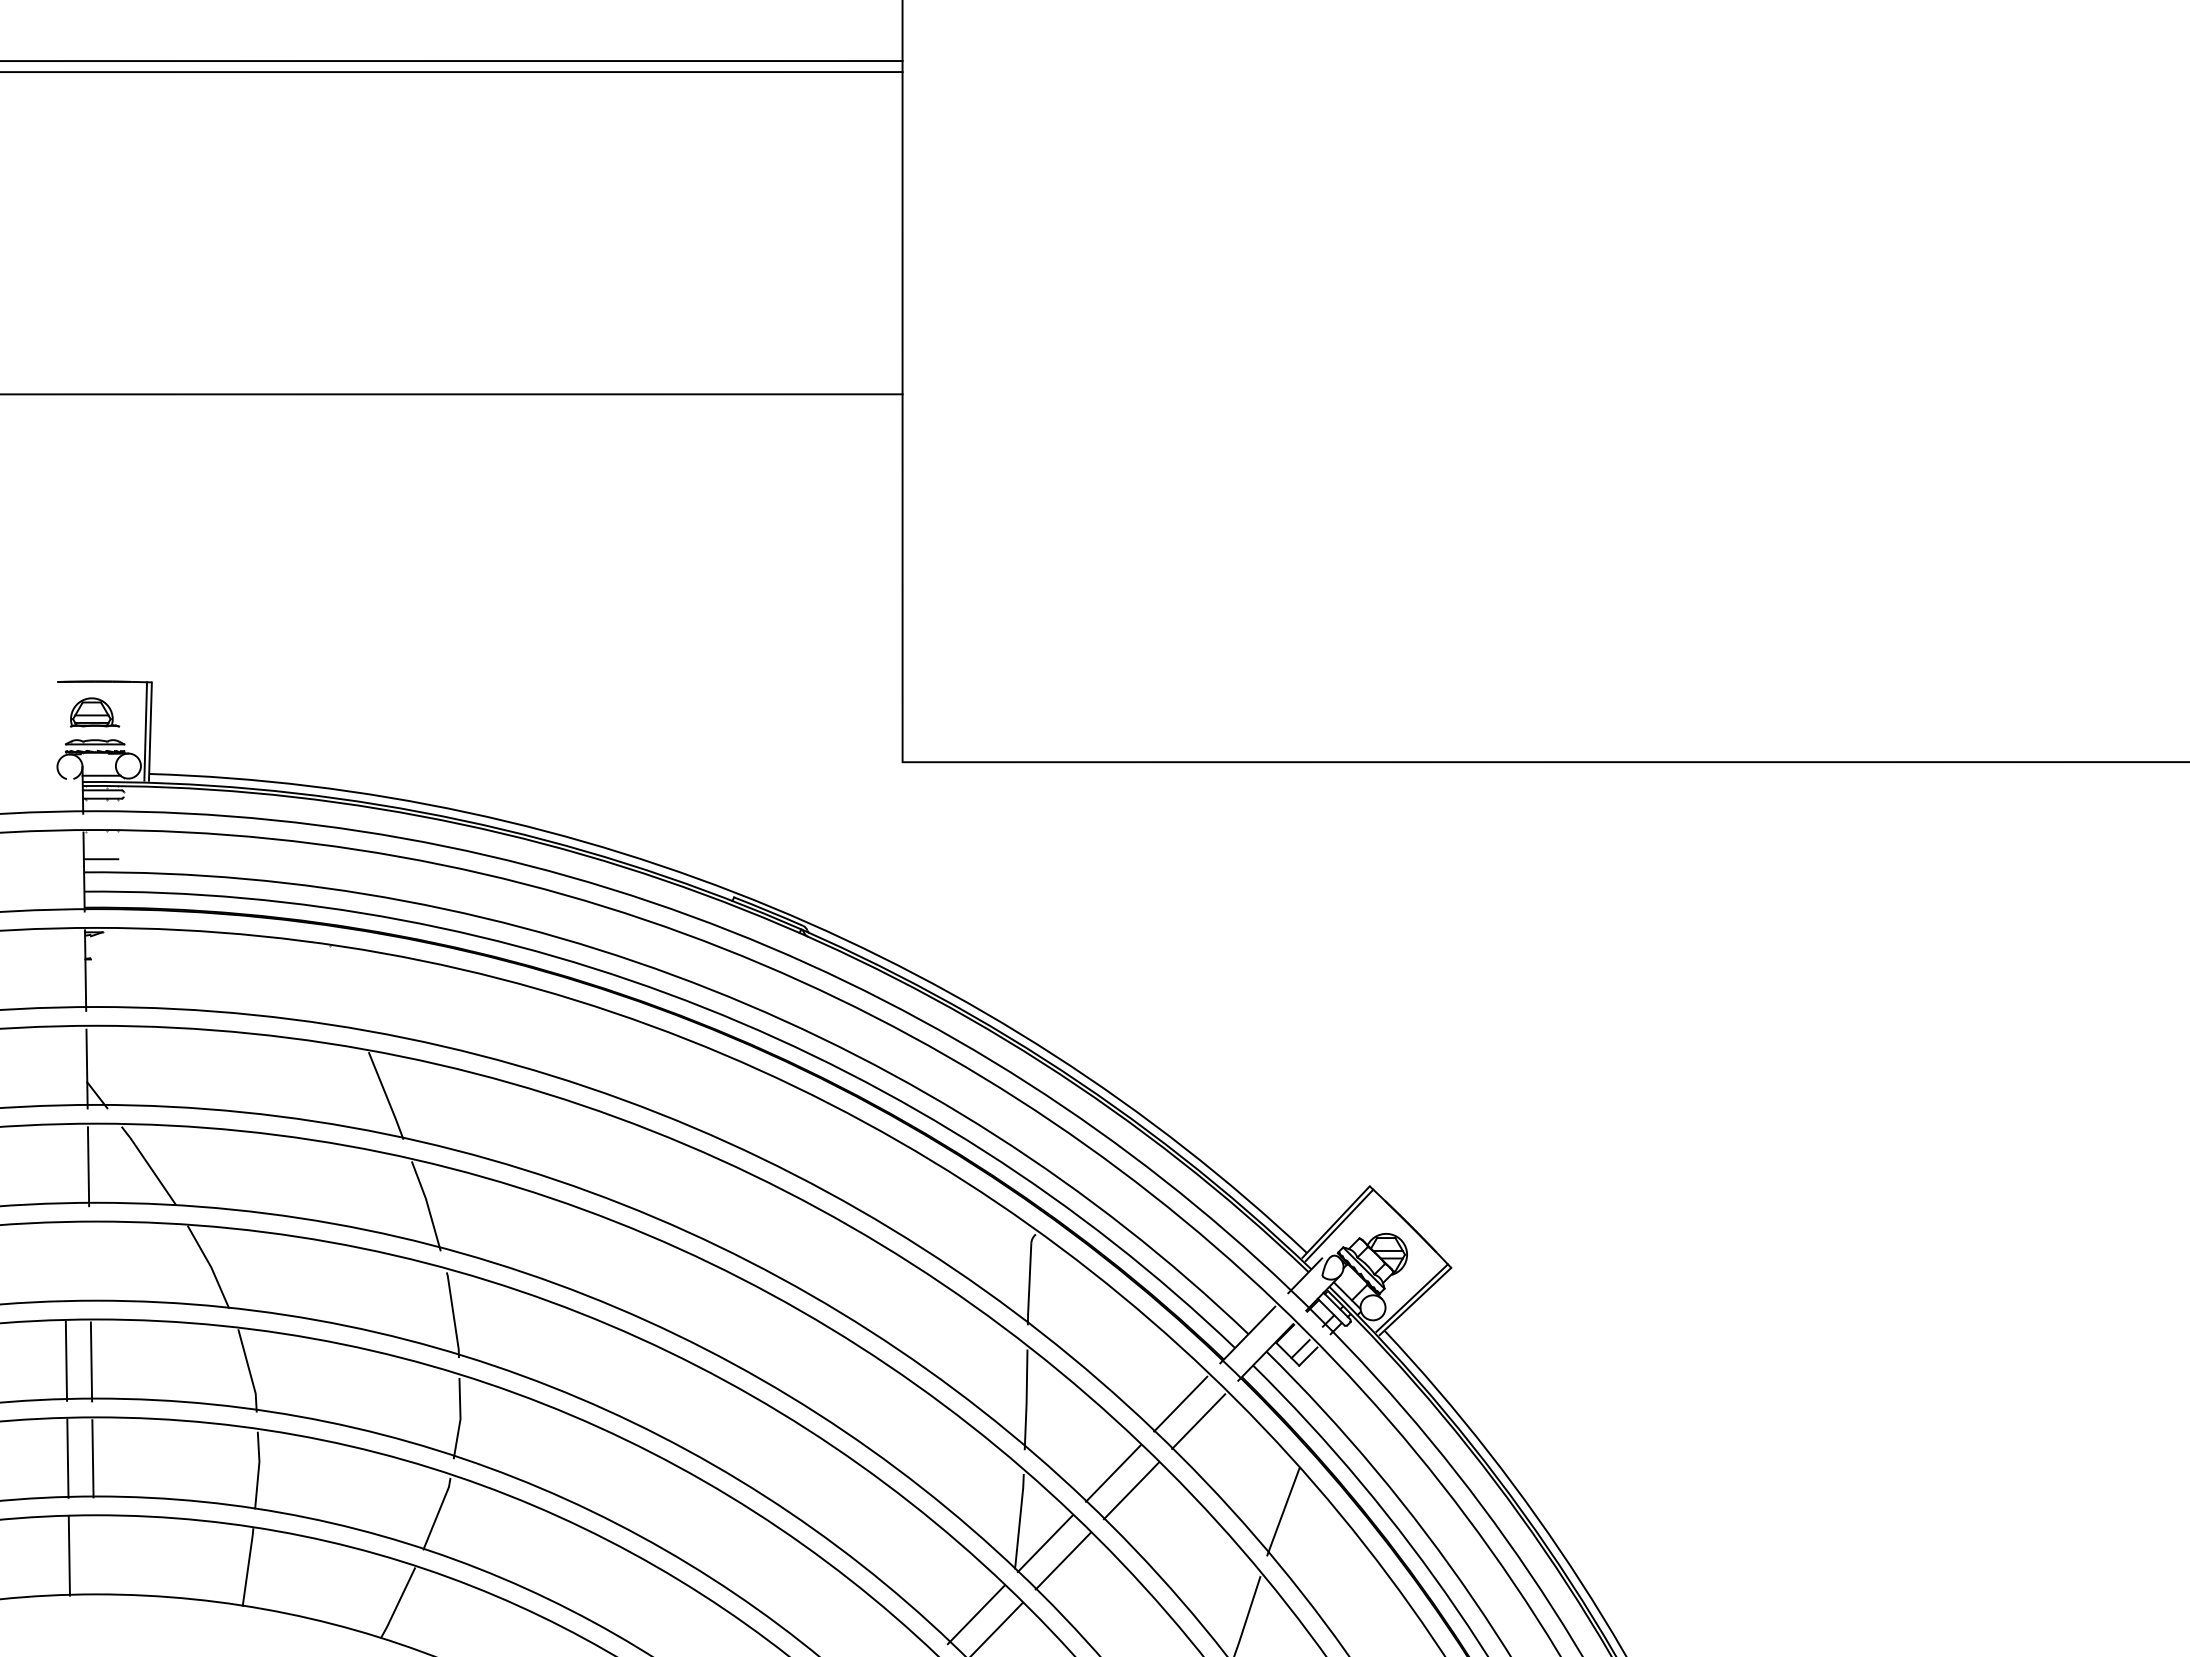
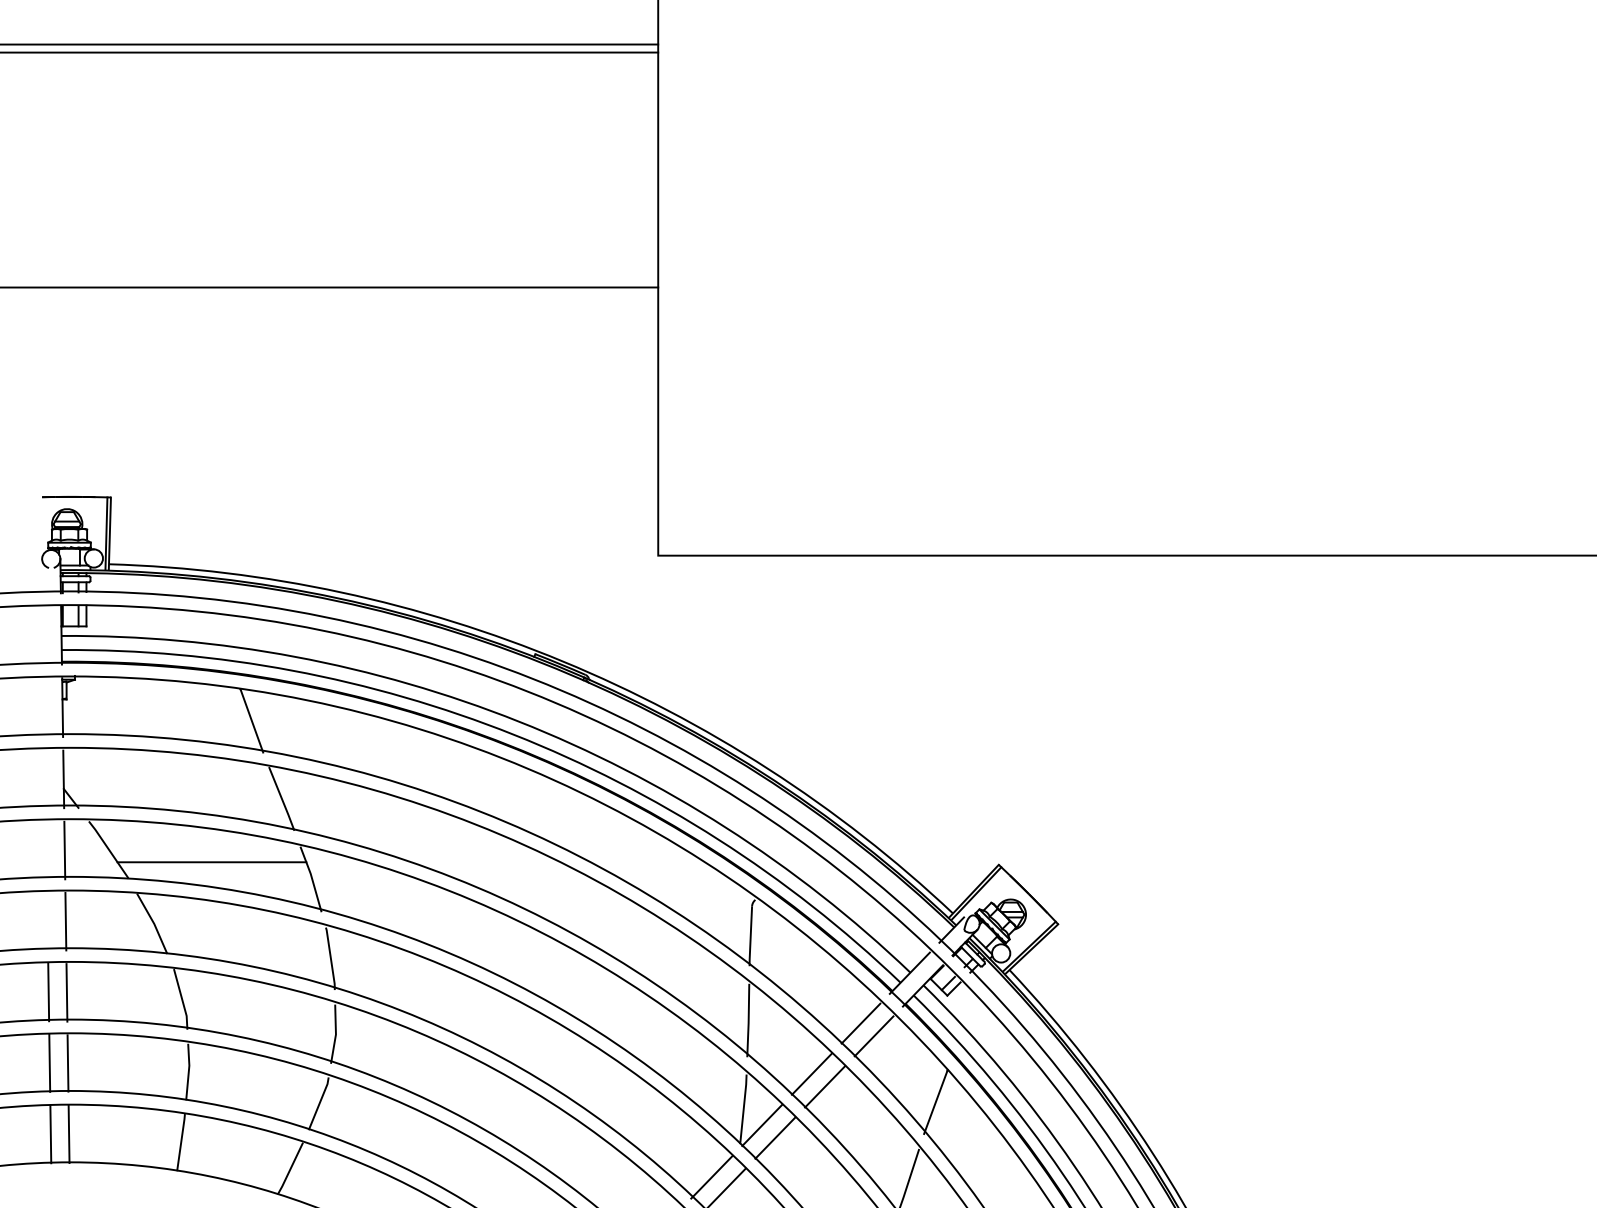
line: (344, 989) -> (251, 721), added
line: (289, 1182) -> (211, 862), added
line: (89, 1263) -> (65, 921), added
line: (94, 1555) -> (69, 1133), added

